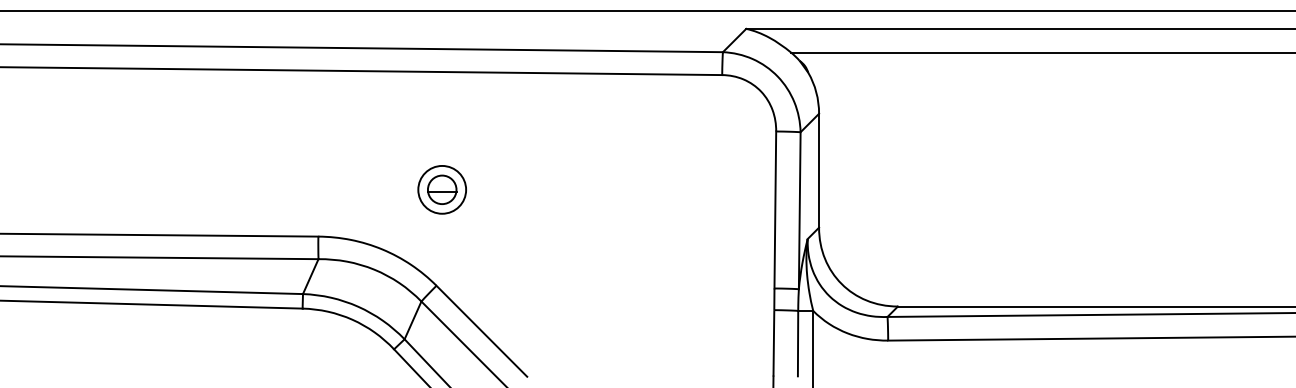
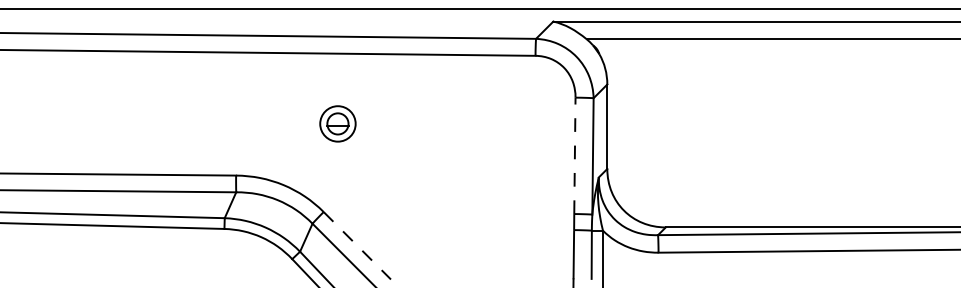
part: (441, 189) -> (337, 123), moved
line: (774, 209) -> (574, 155), solid -> dashed
line: (482, 330) -> (357, 245), solid -> dashed

